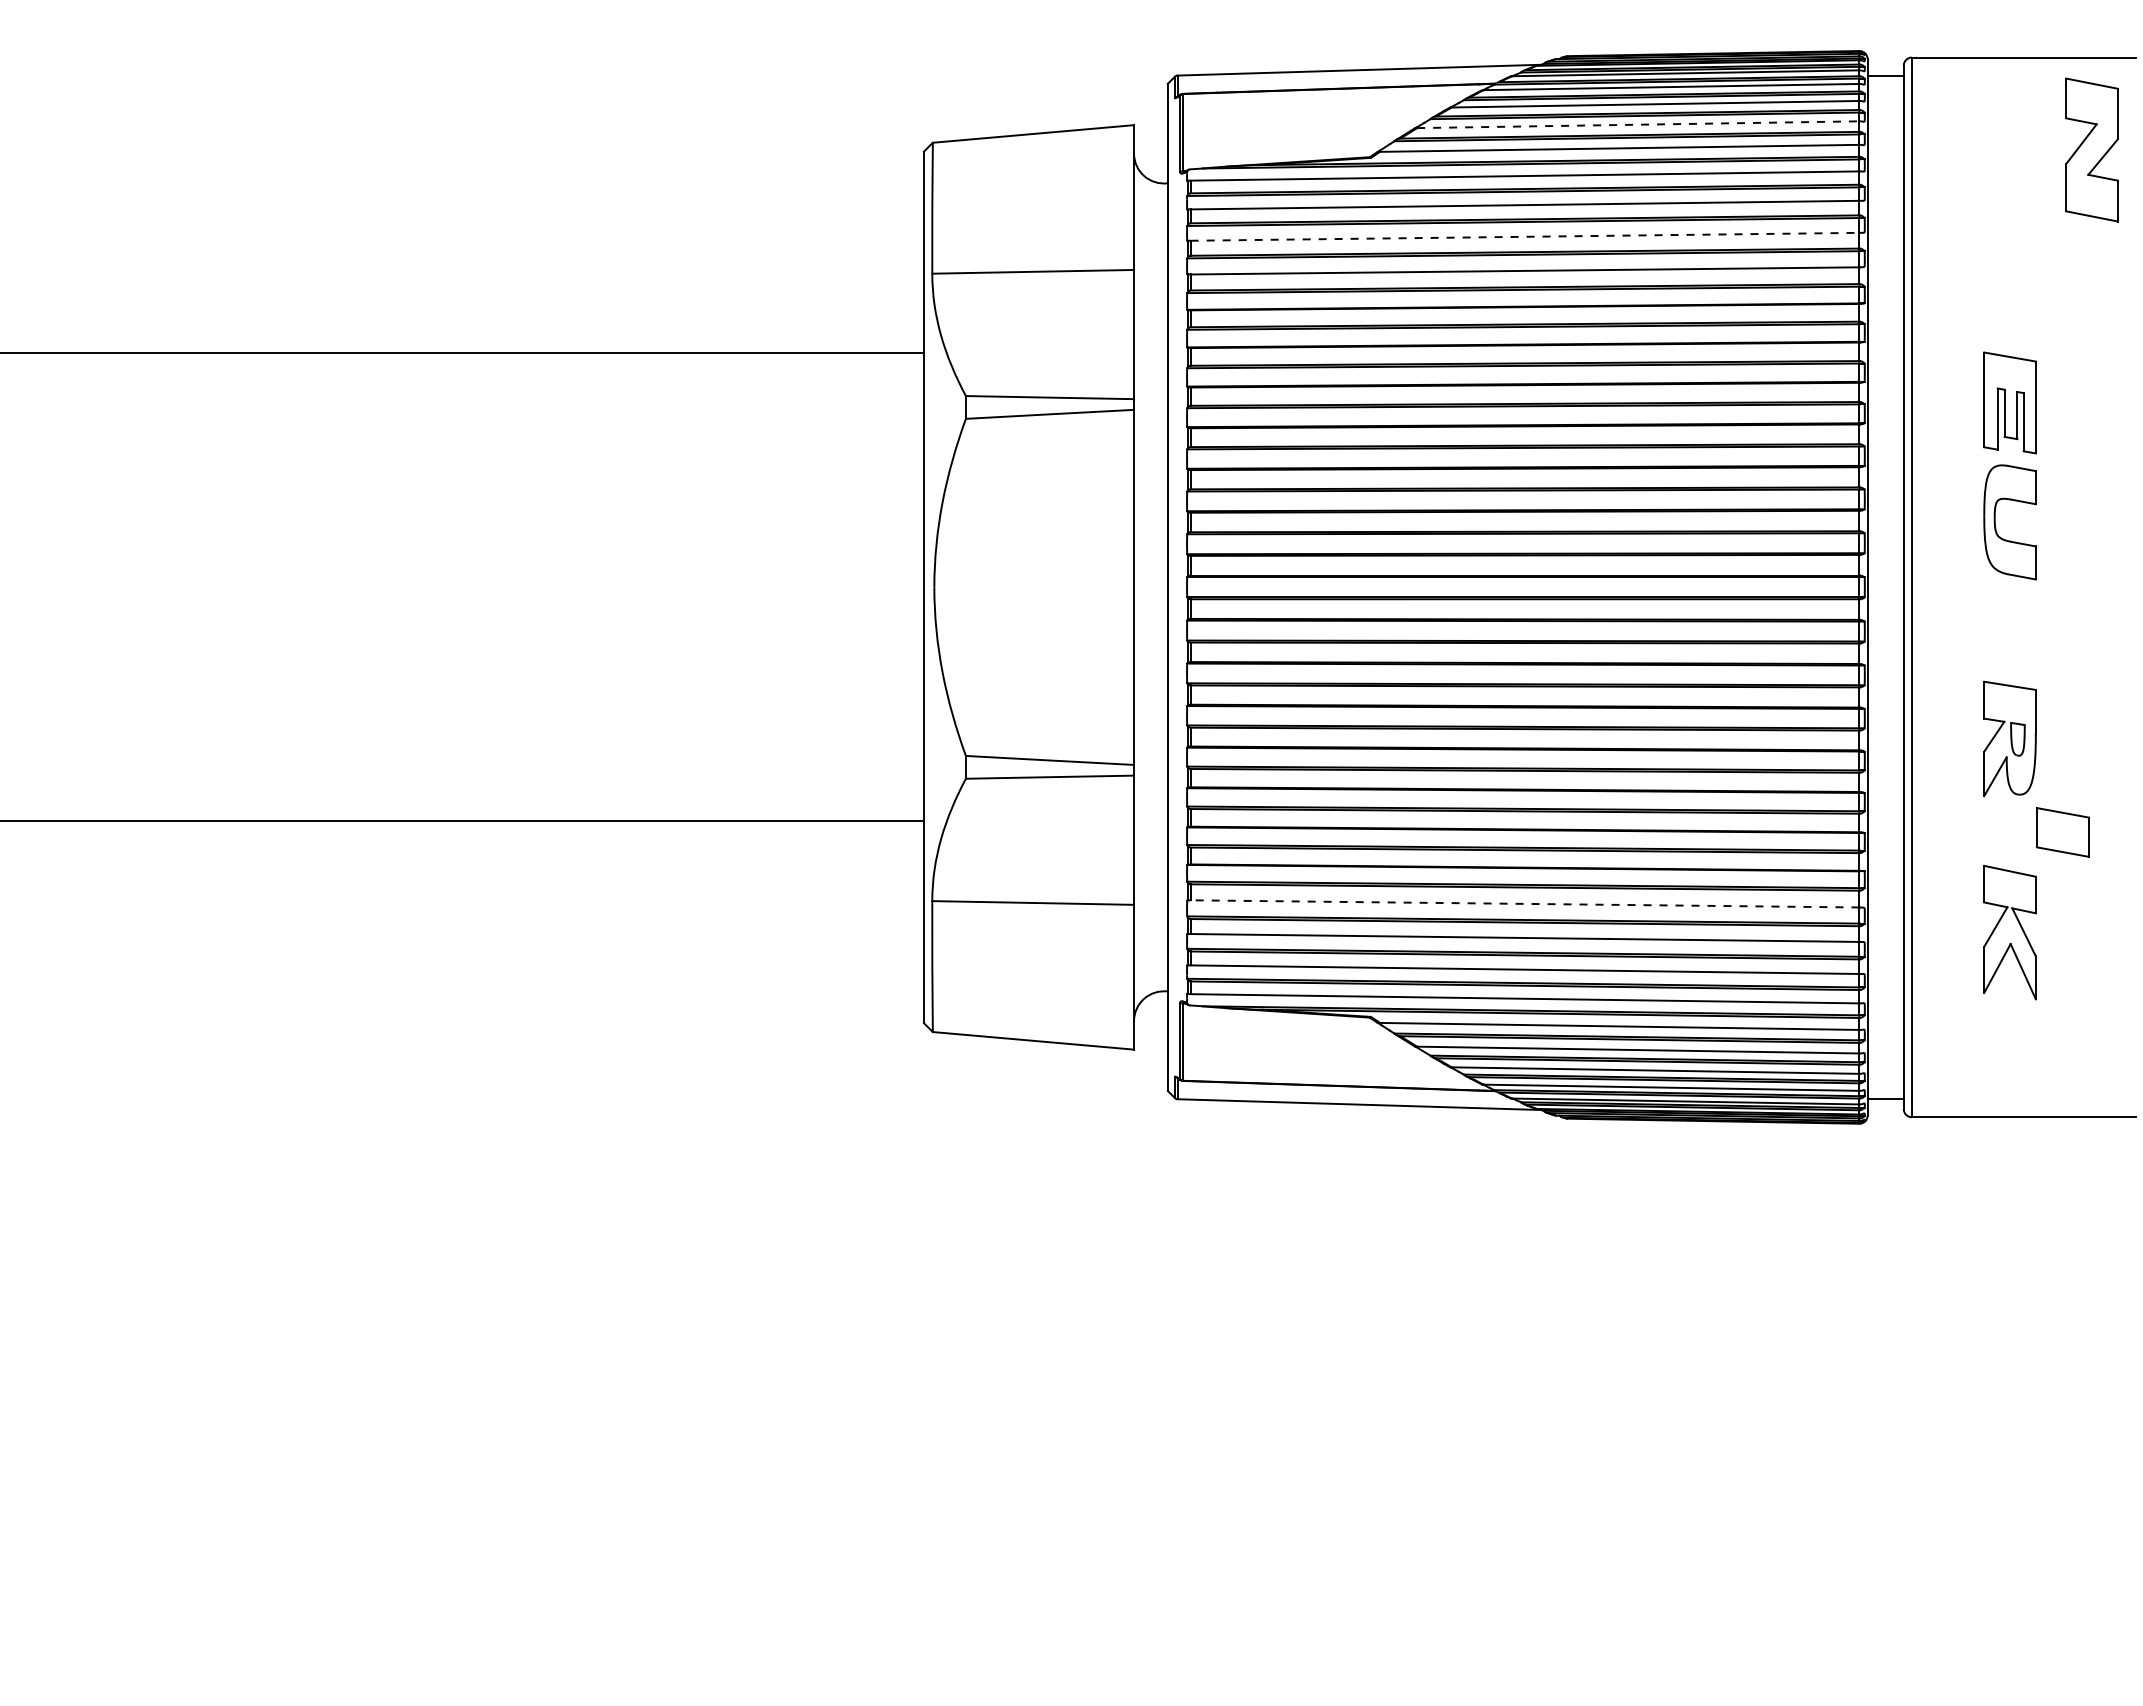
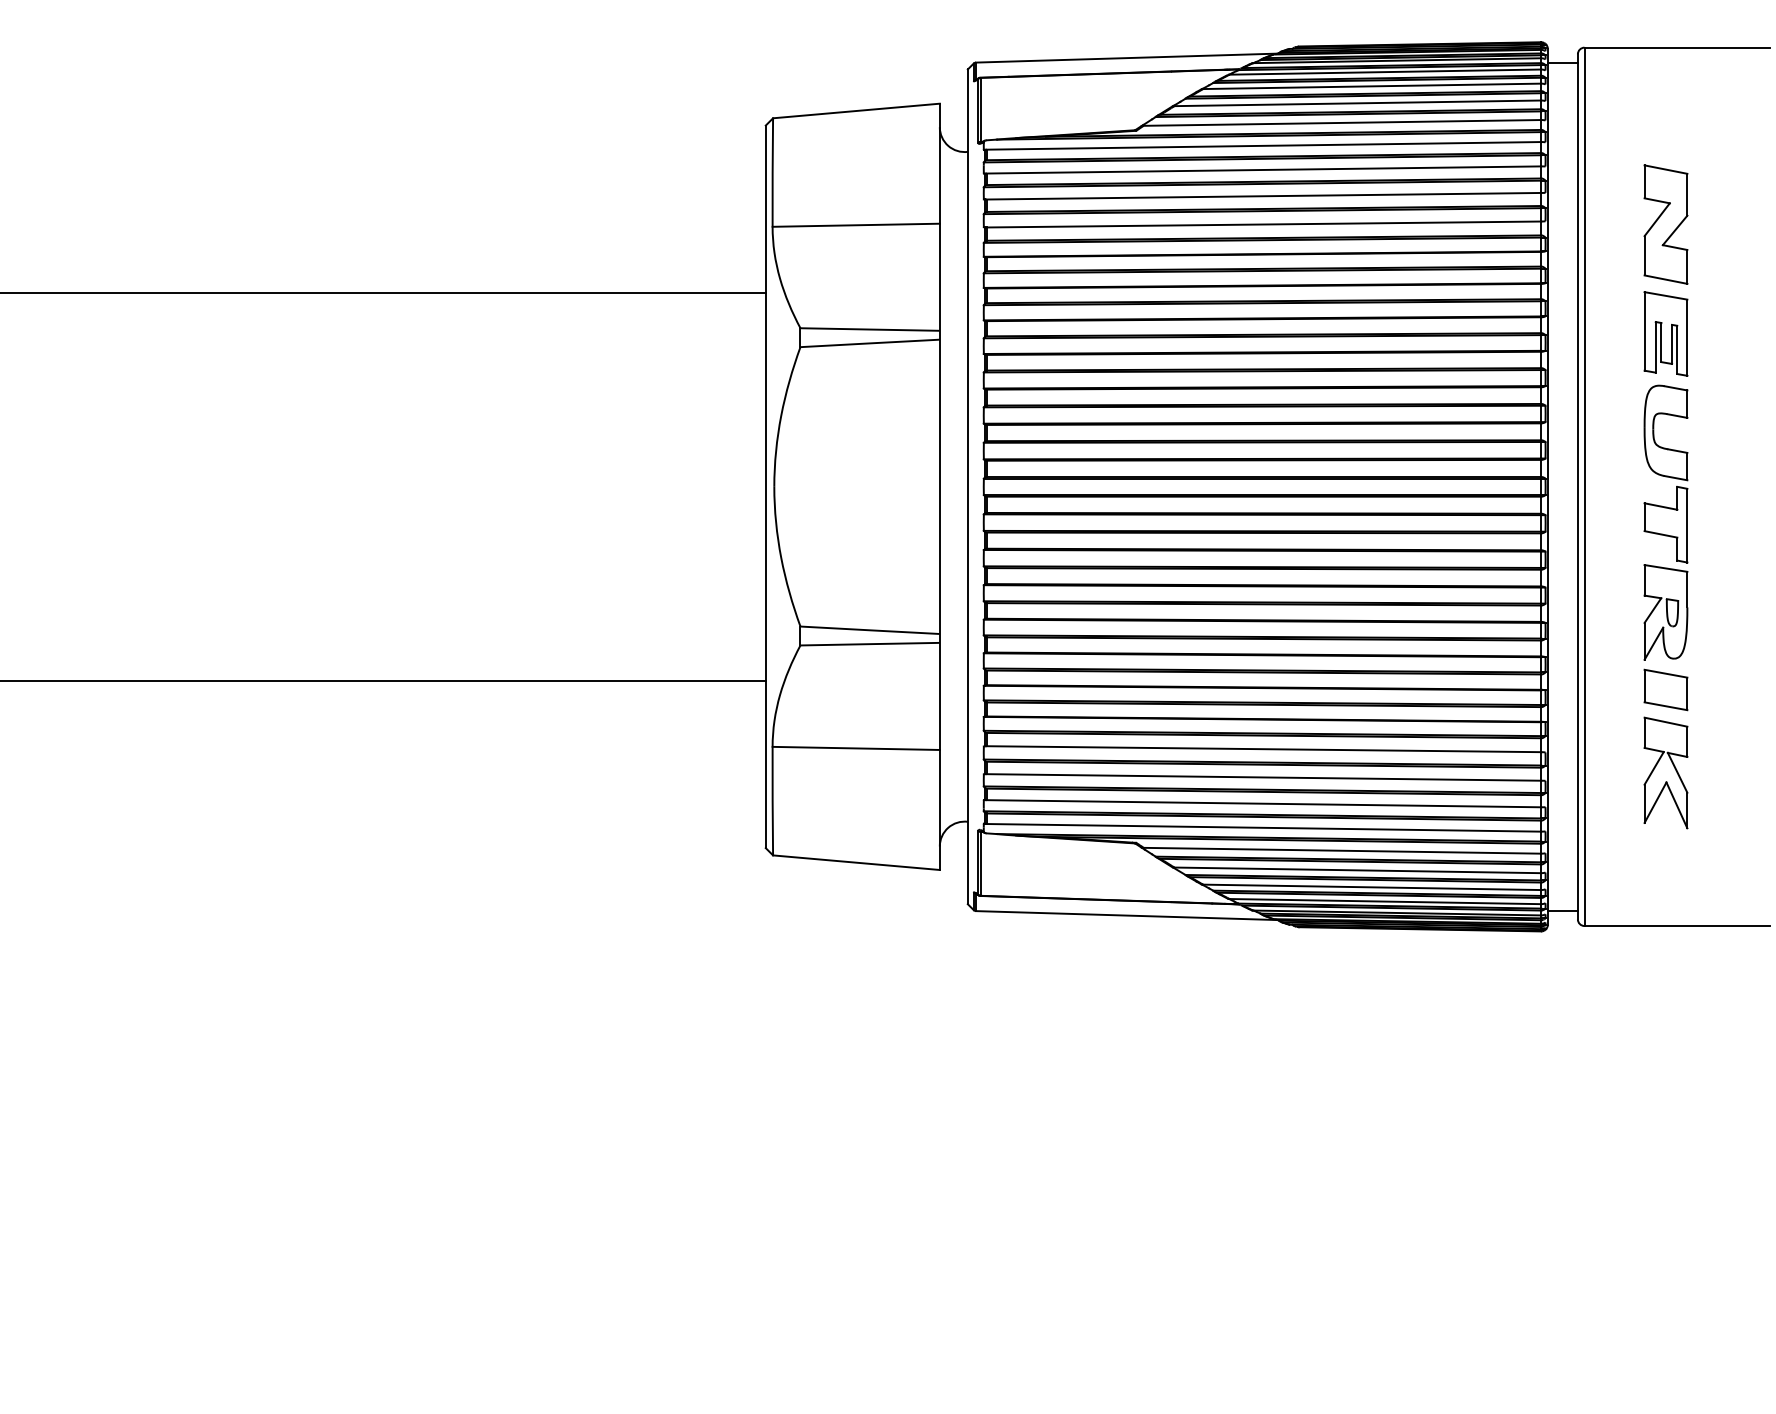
line: (1638, 124) -> (1357, 103), dashed -> solid
part: (2091, 149) -> (1665, 224), moved
line: (1525, 236) -> (1264, 195), dashed -> solid
part: (2009, 632) -> (1665, 524), added
part: (2062, 832) -> (1665, 690), moved
line: (1524, 903) -> (1263, 748), dashed -> solid

